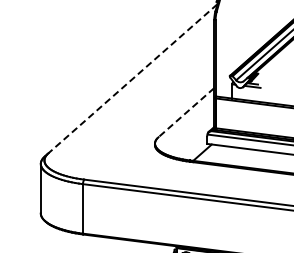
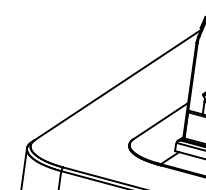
line: (132, 78) -> (117, 84), dashed -> solid
line: (186, 113) -> (160, 121), dashed -> solid

